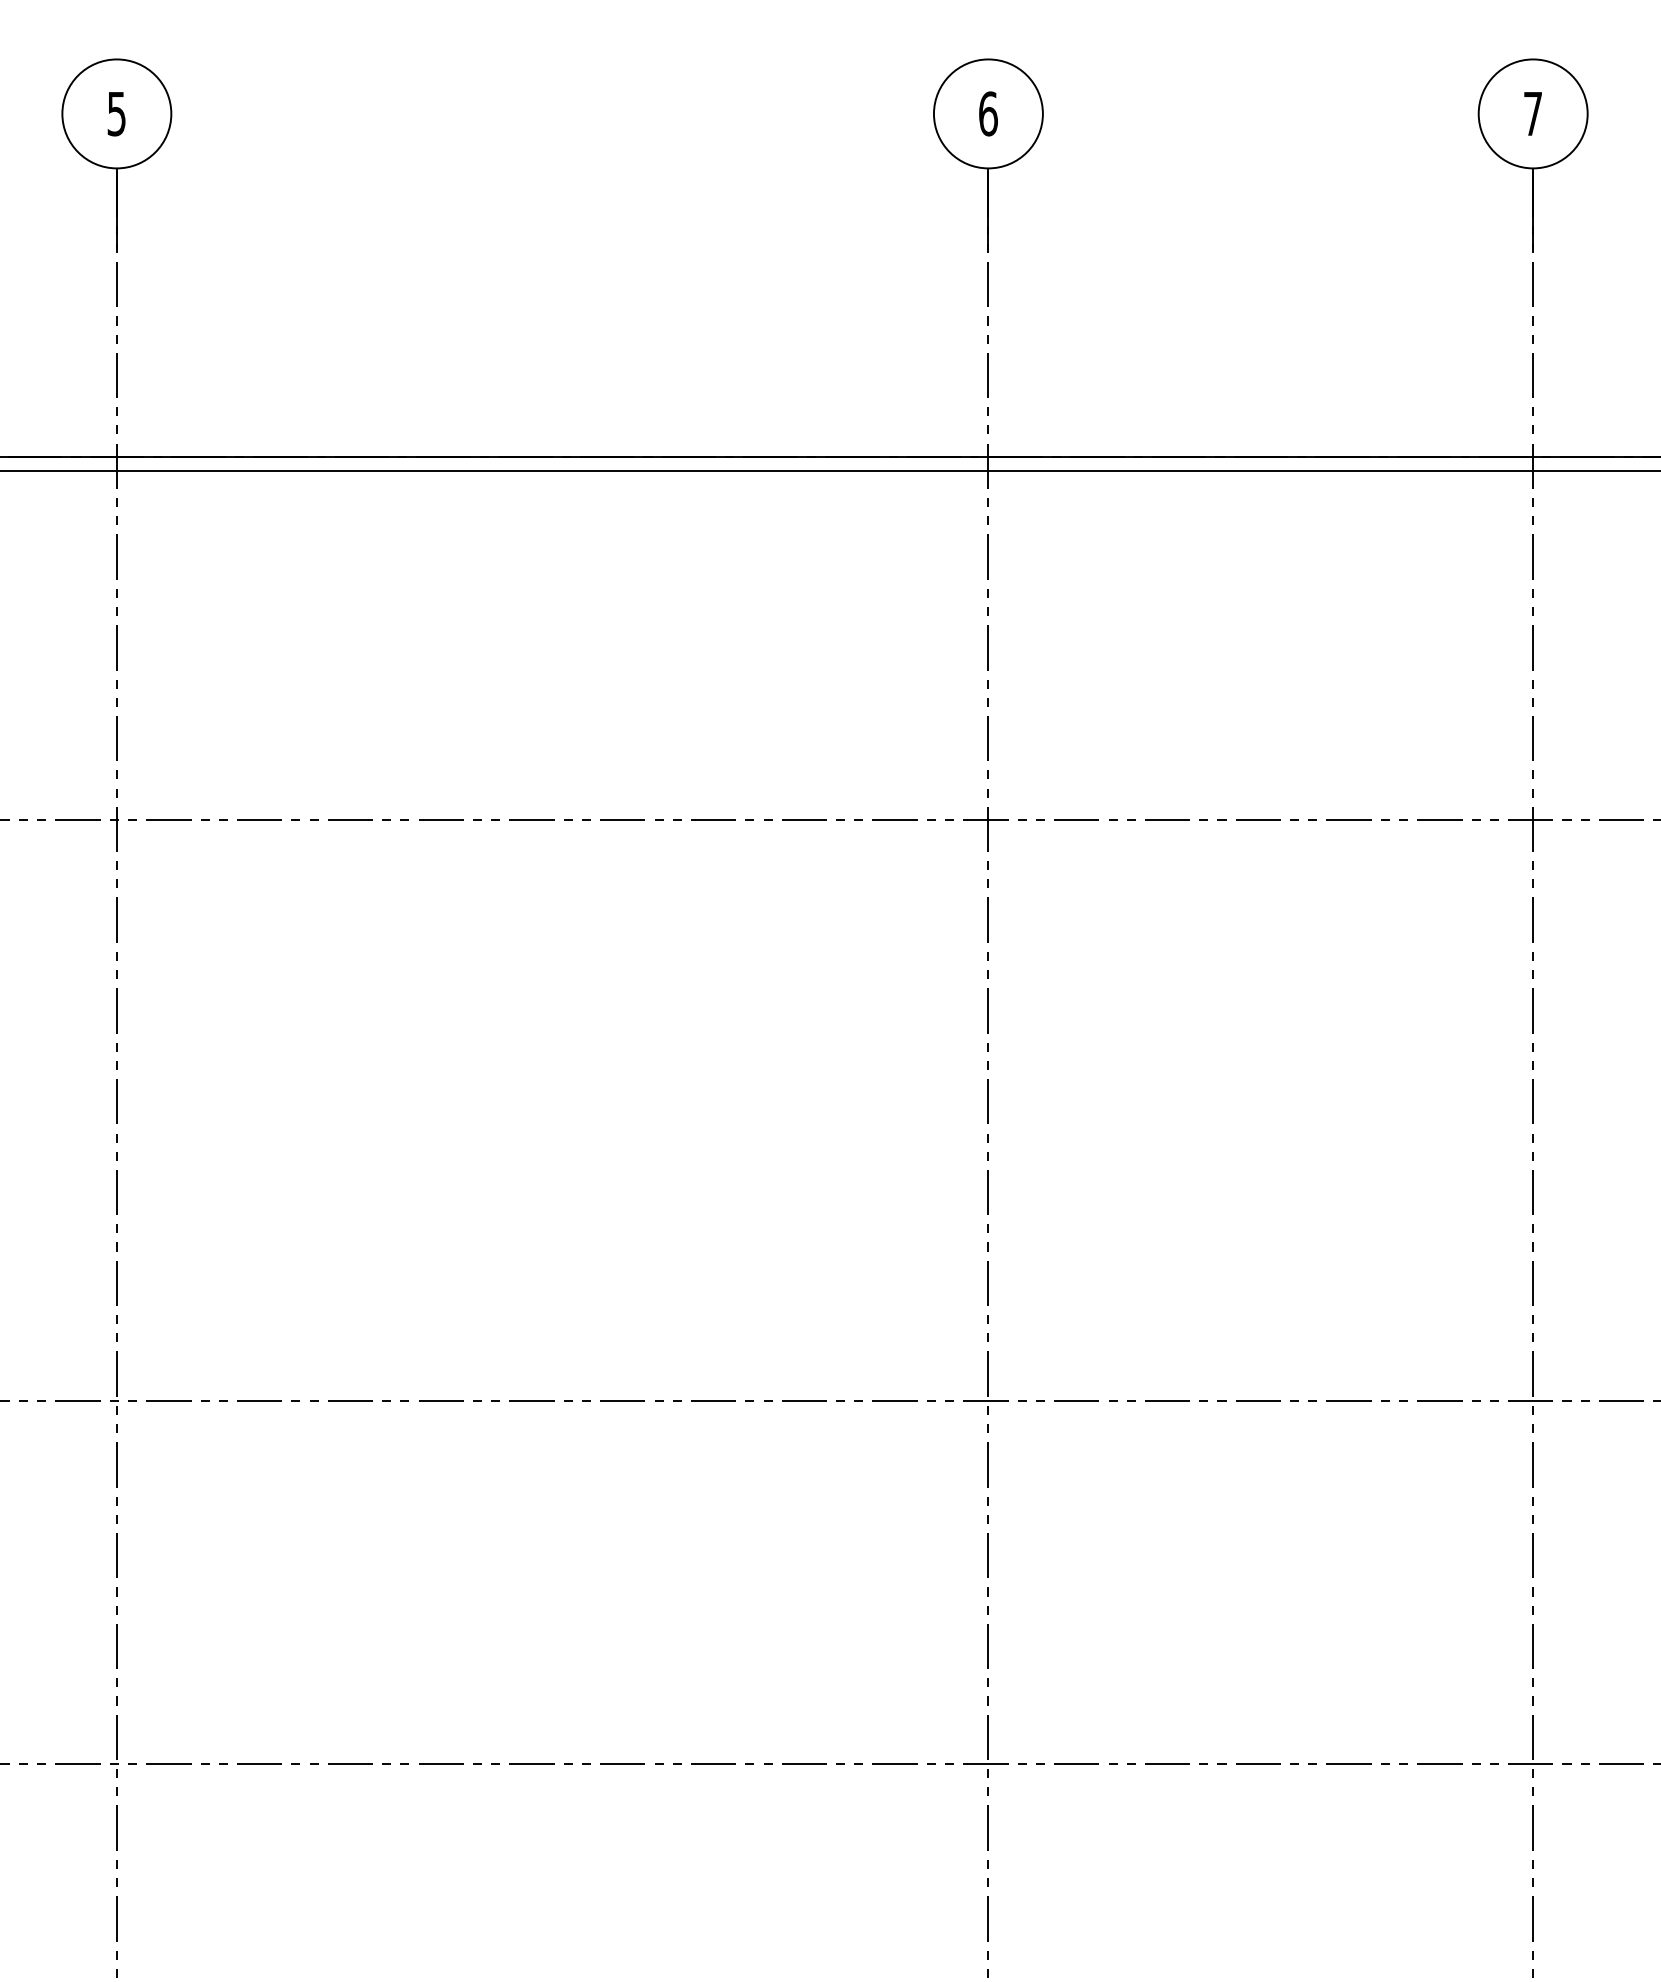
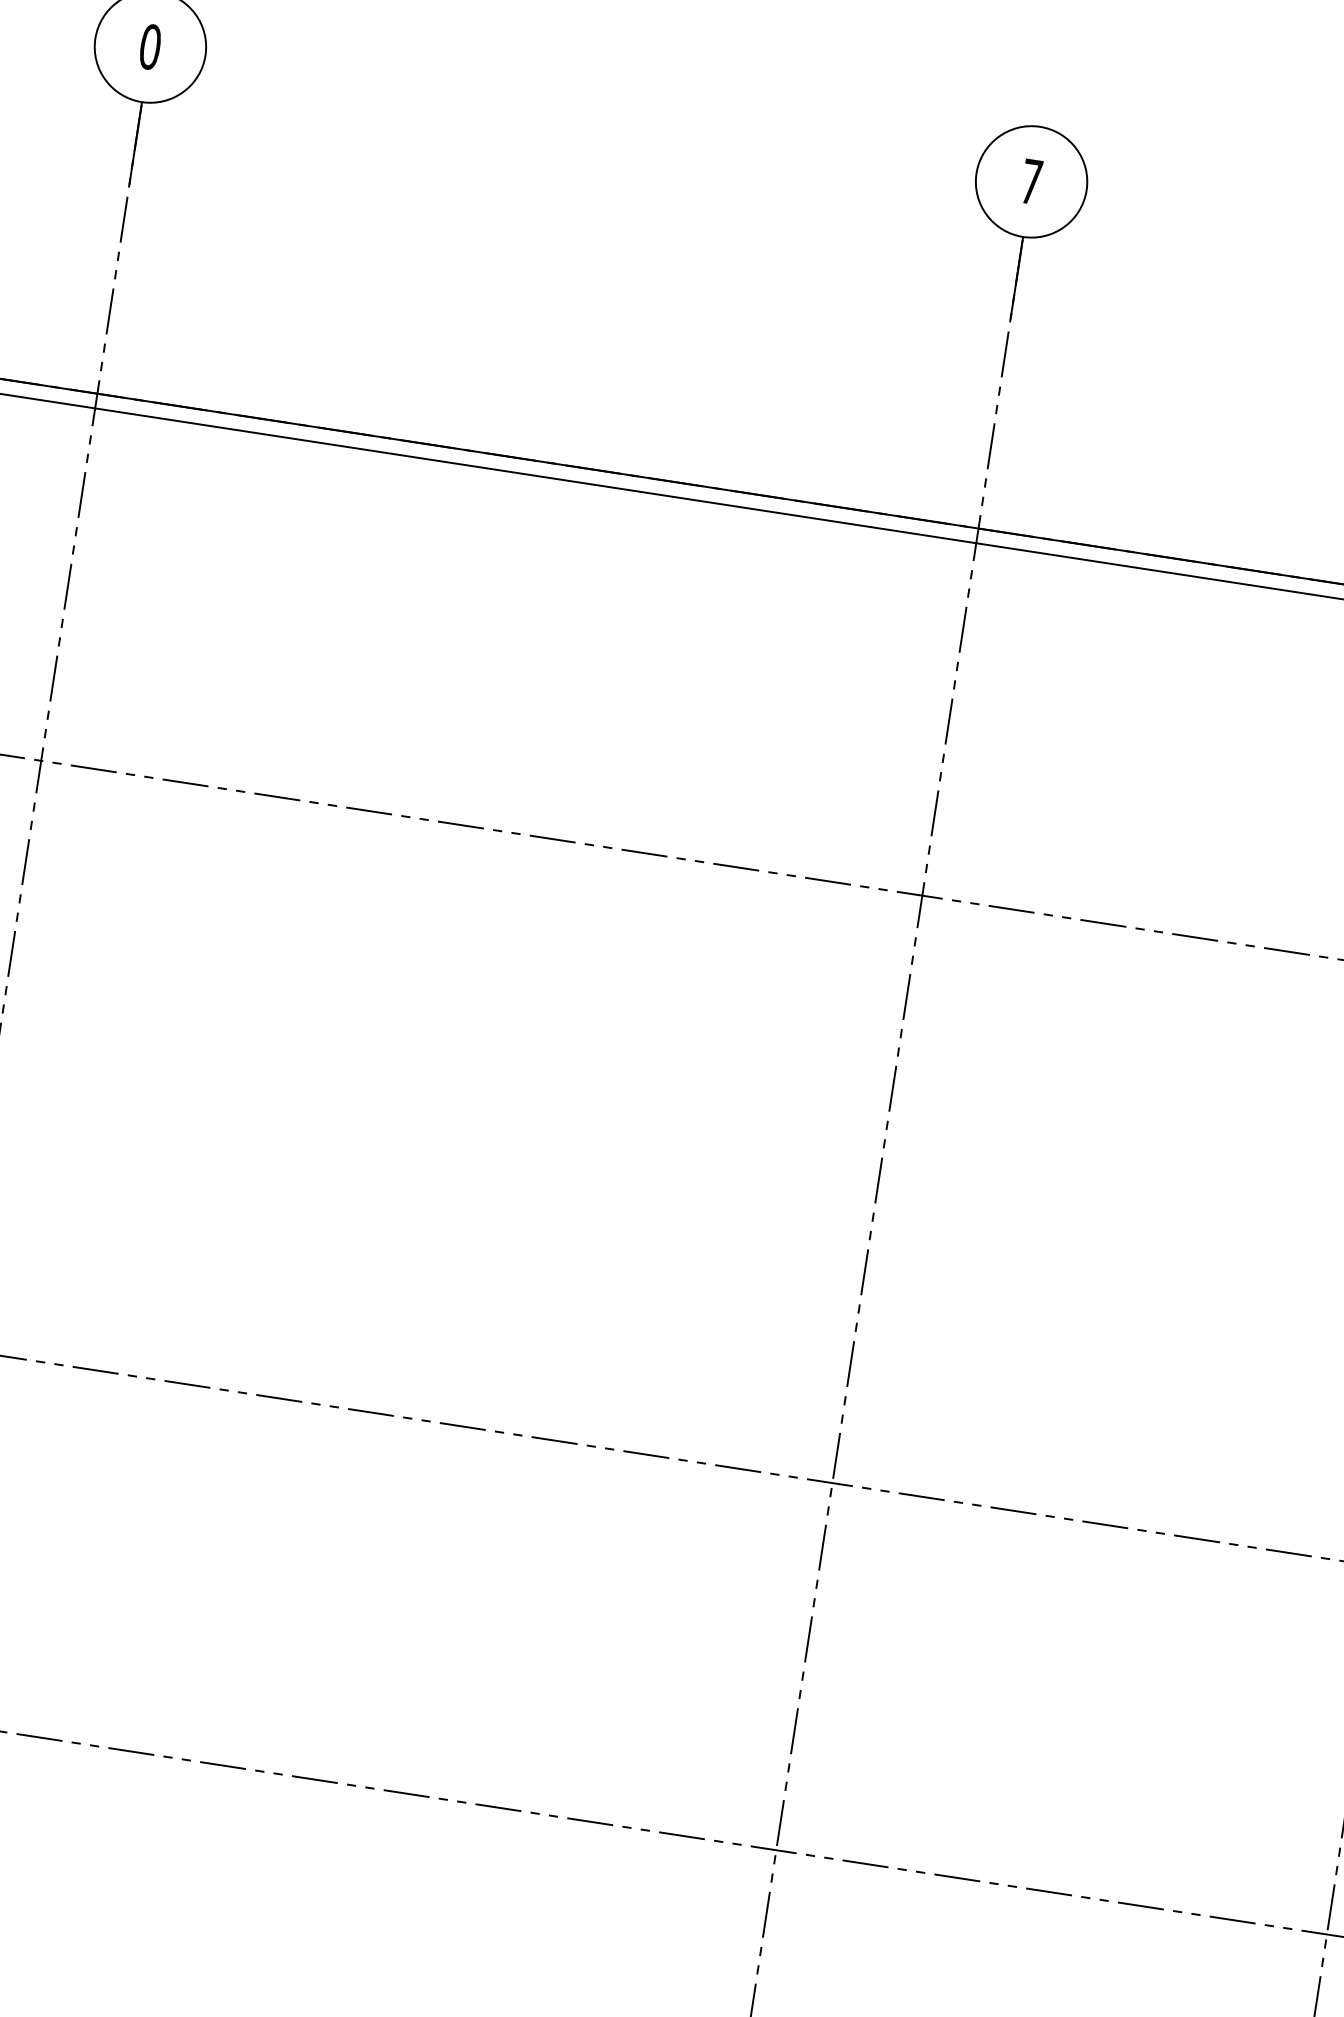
text: (116, 113) -> (150, 46), 5 -> 0
text: (988, 113) -> (1031, 181), 6 -> 7

